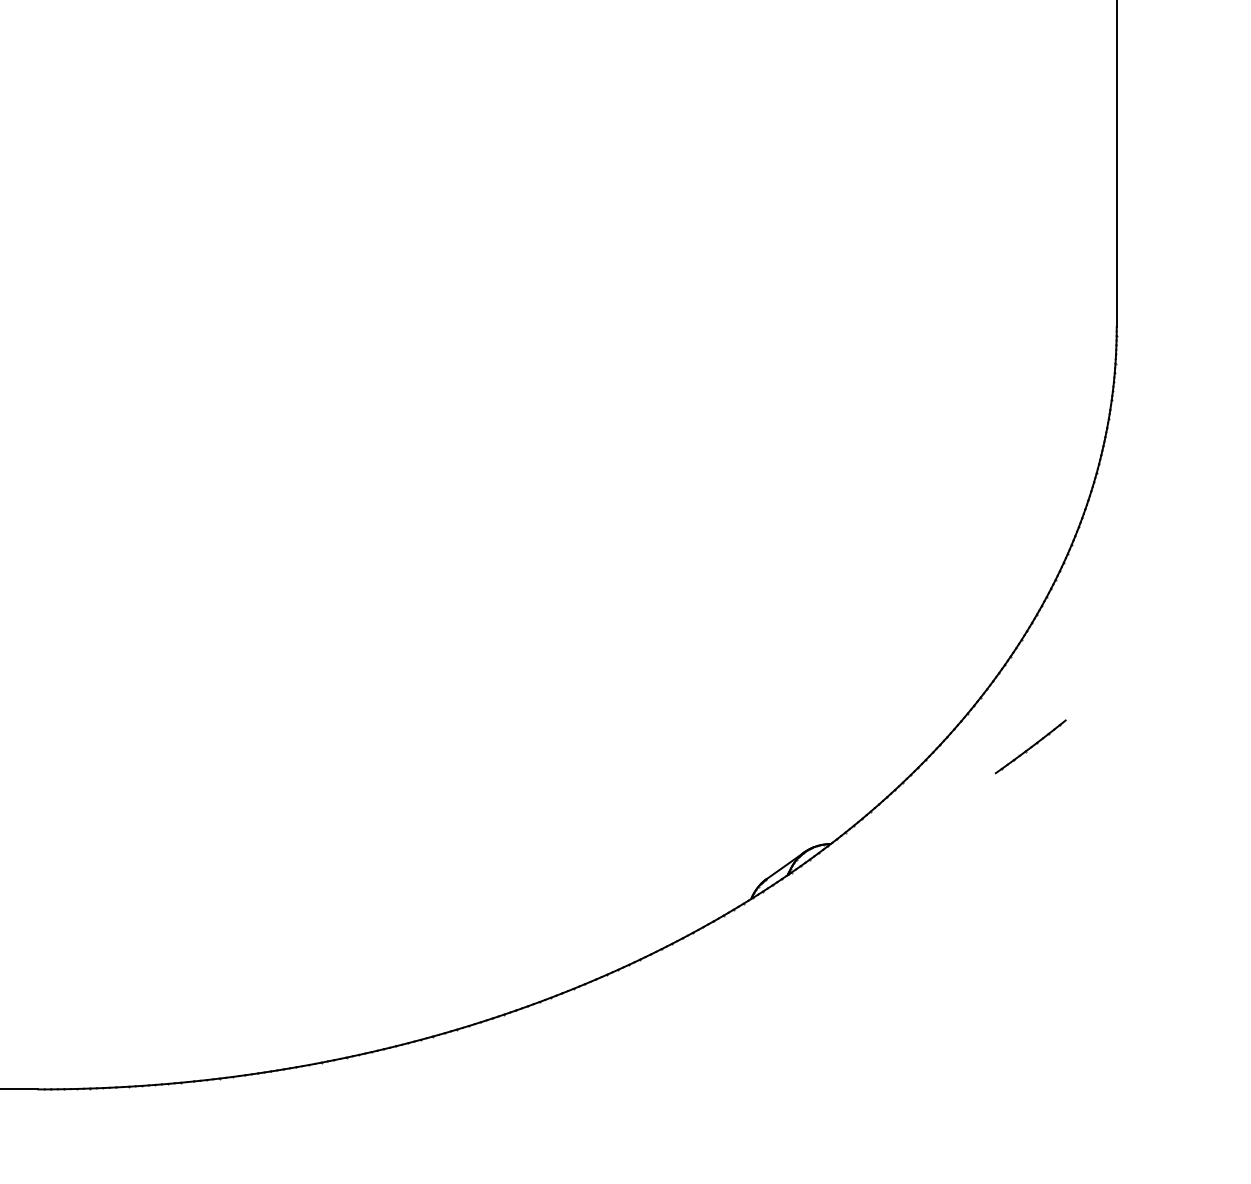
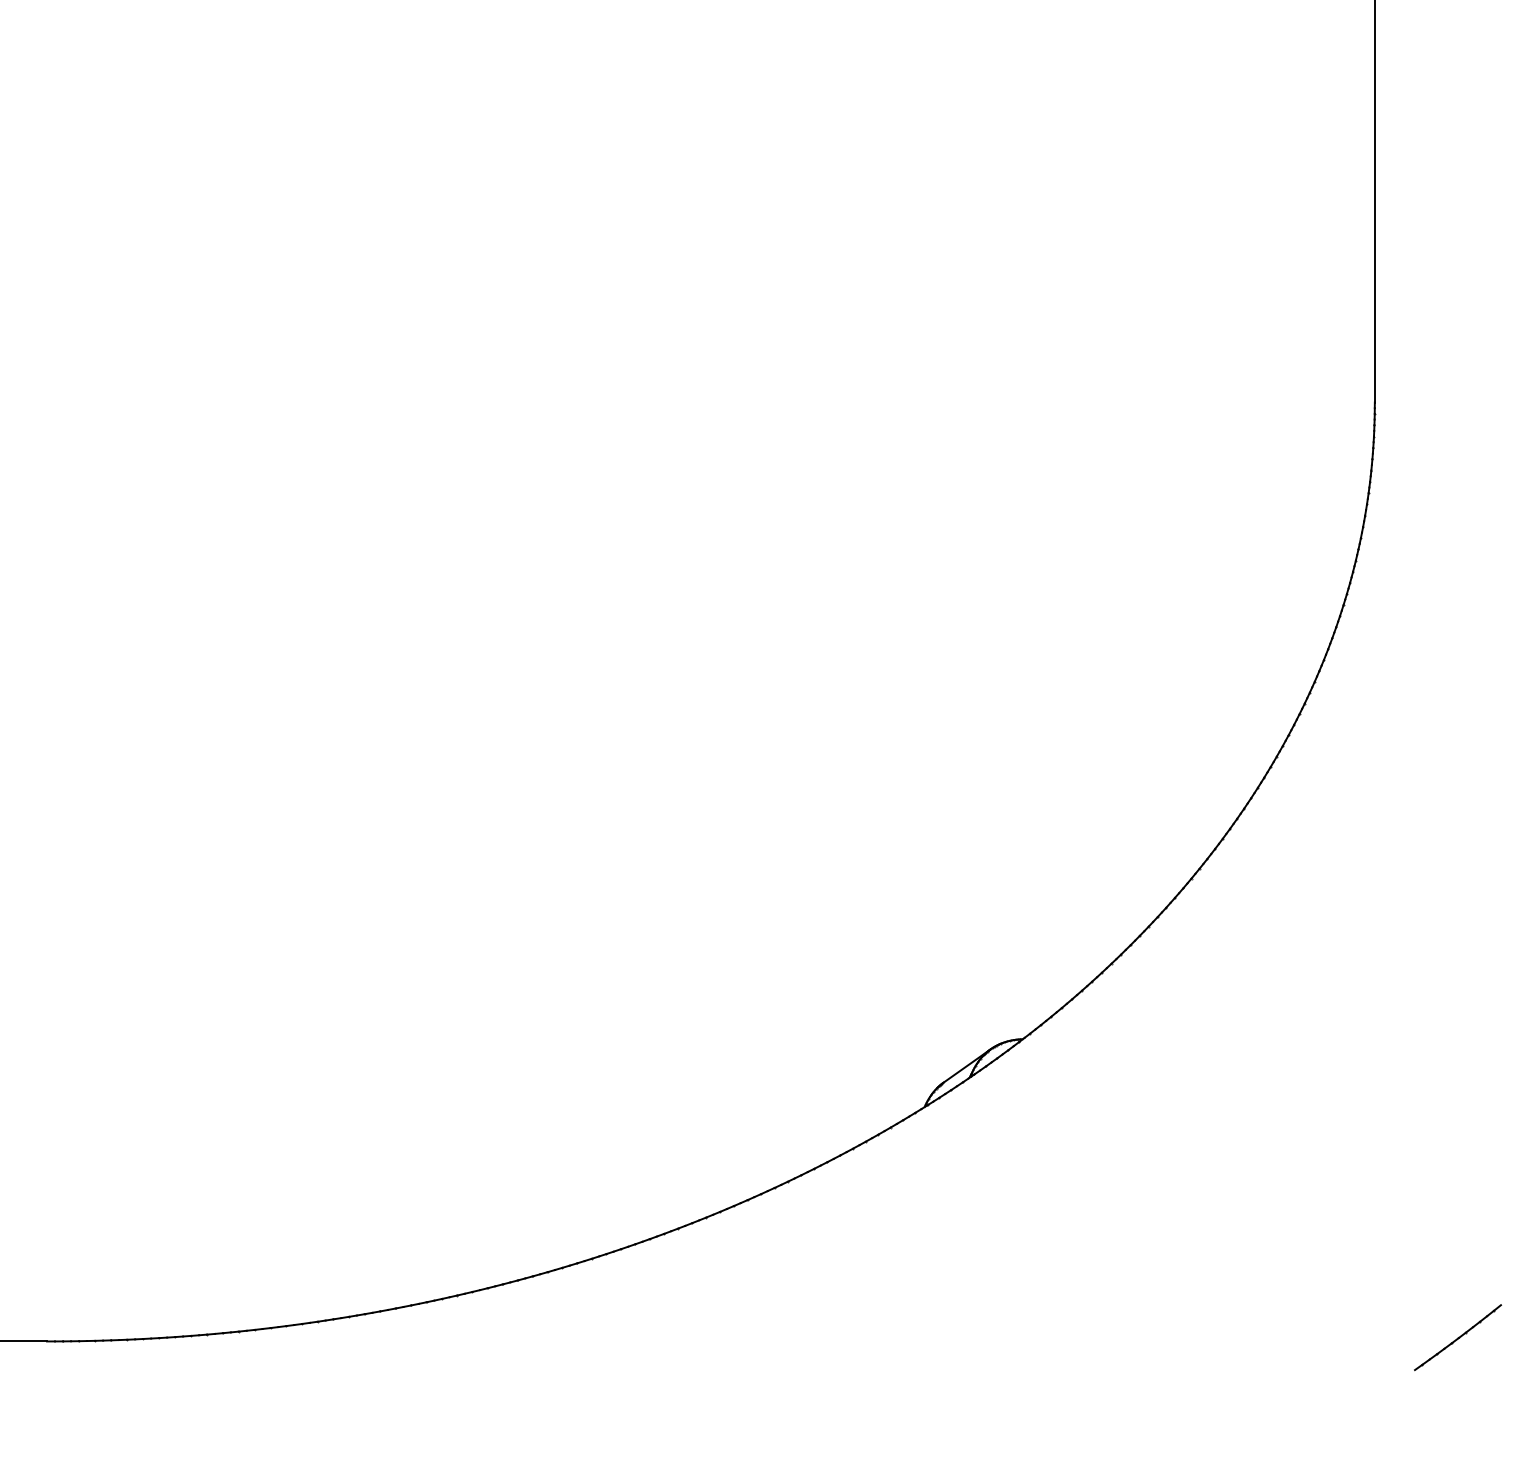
part: (1030, 746) -> (1457, 1337), moved

